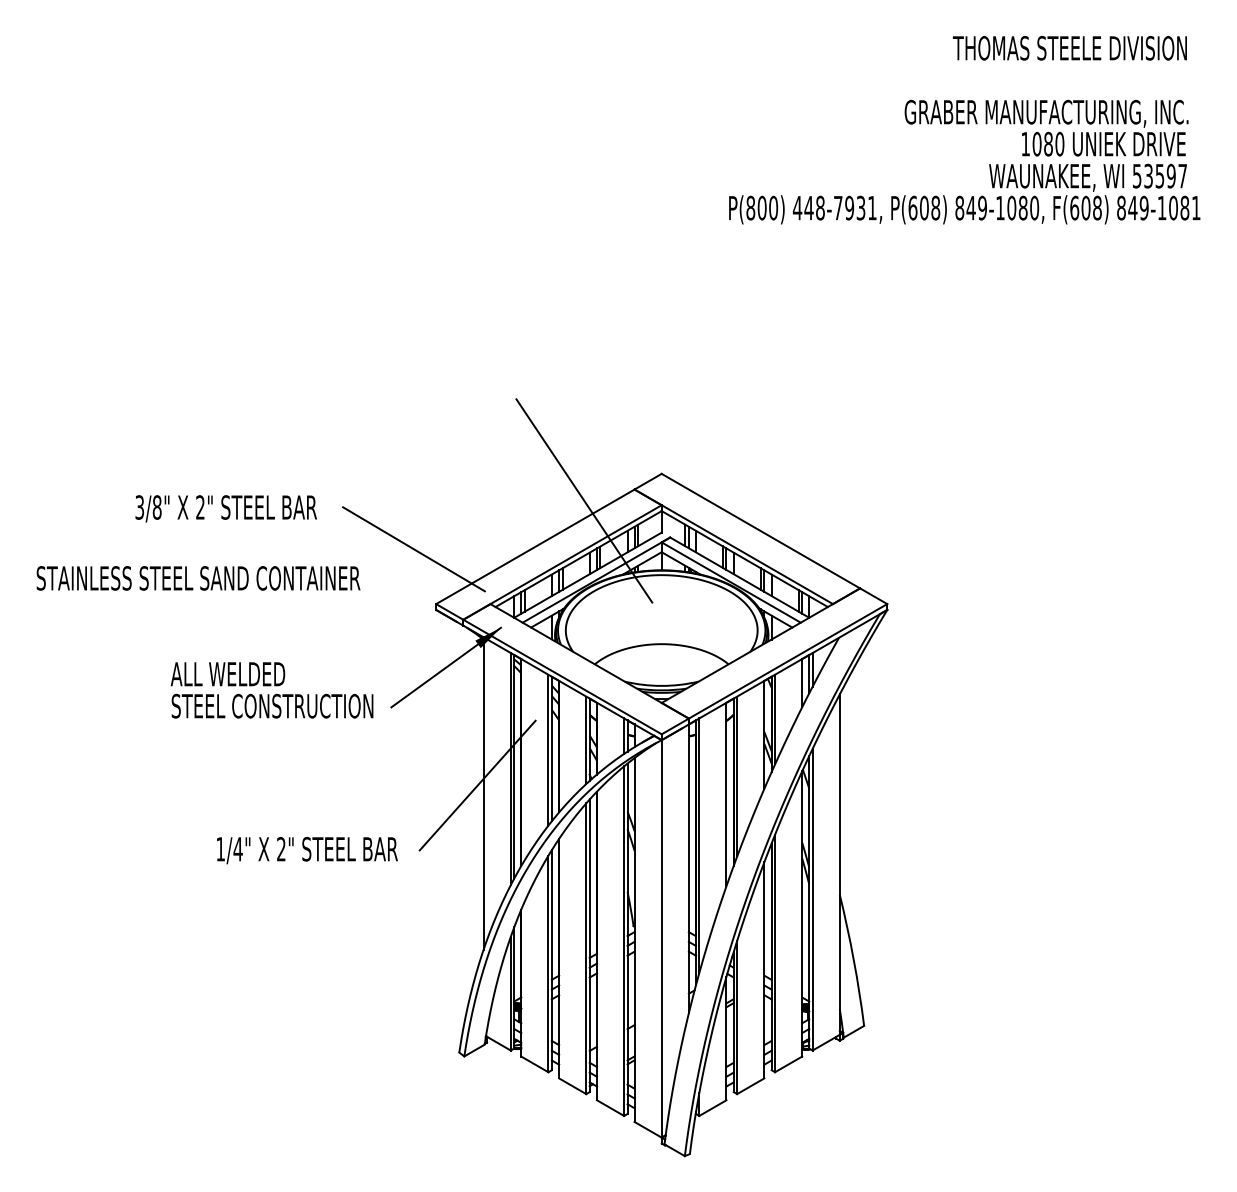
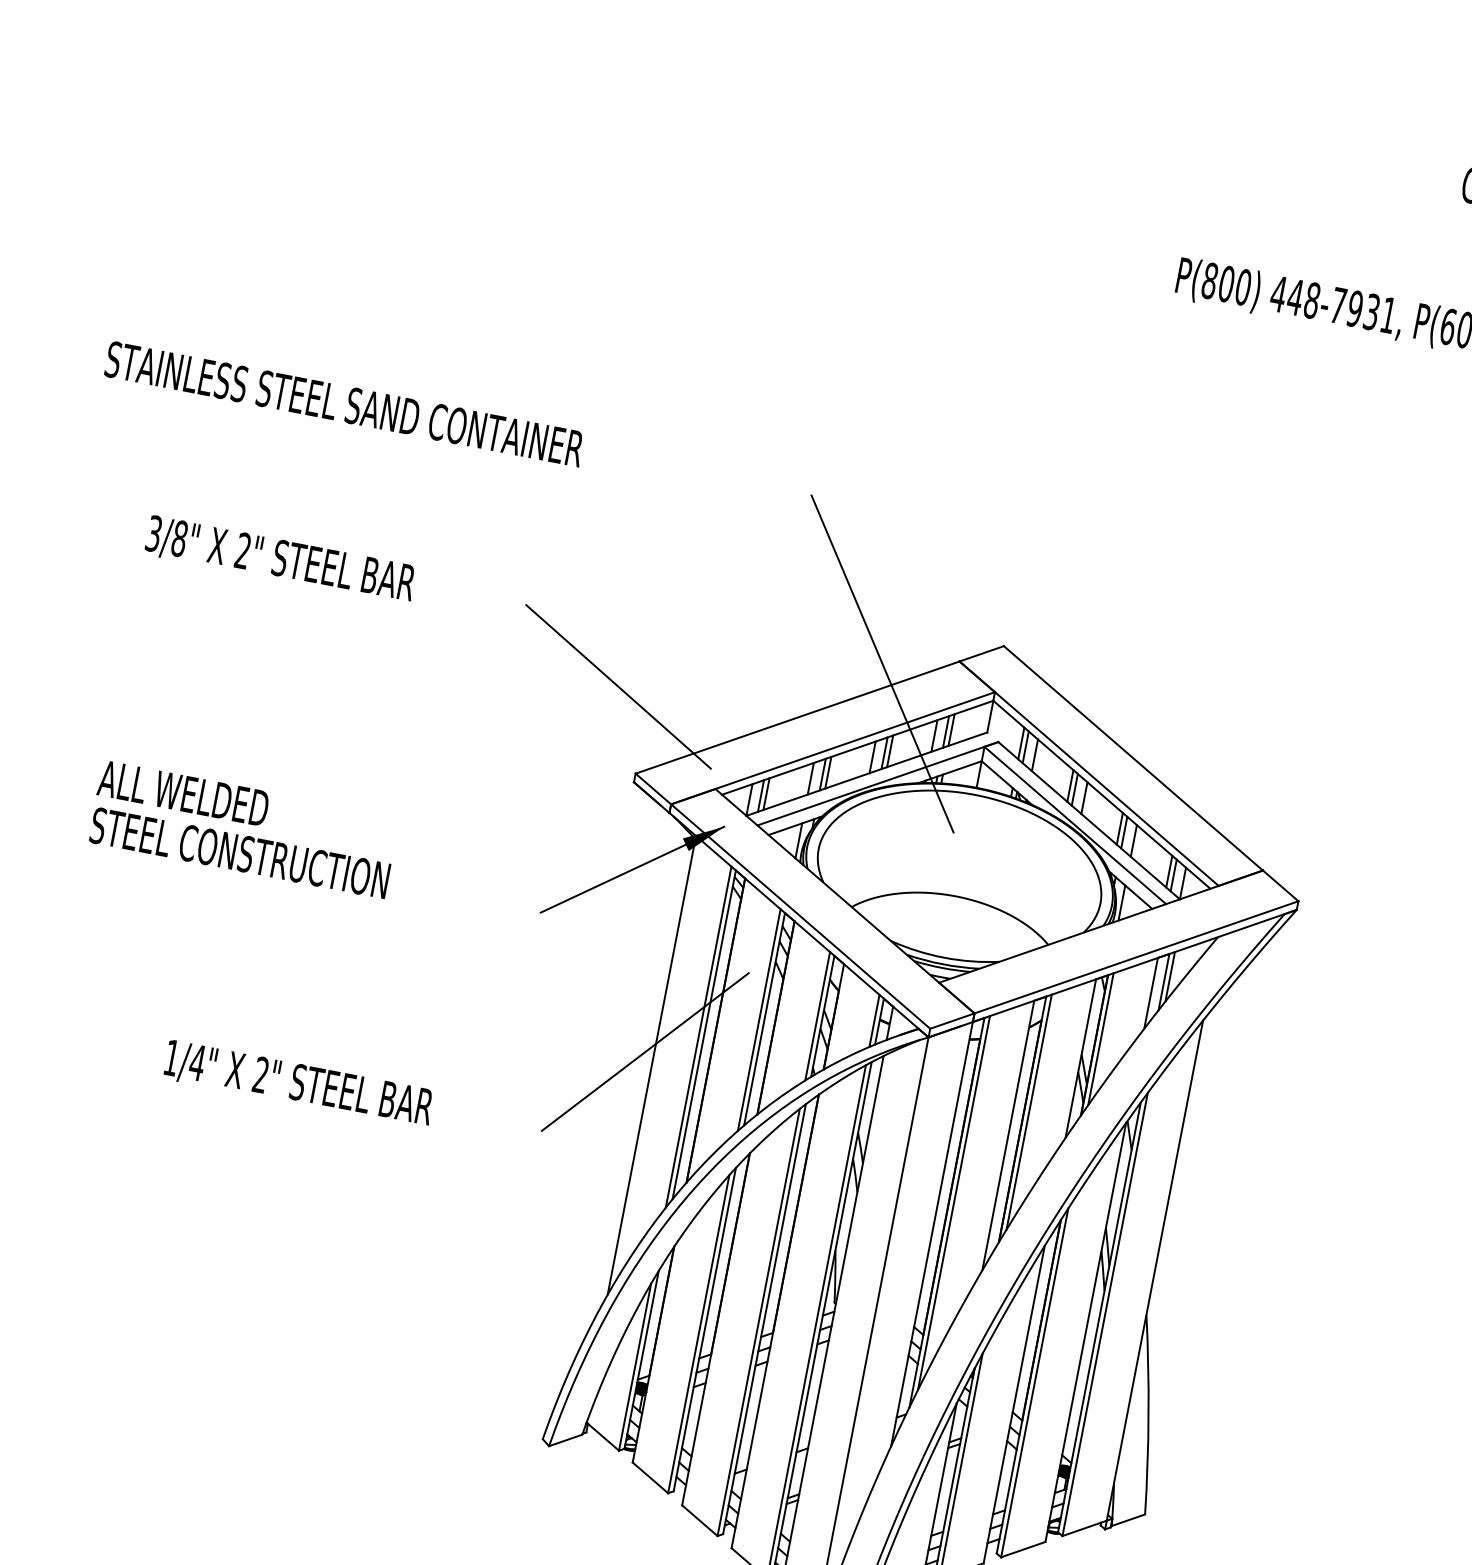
text: (225, 508) -> (279, 559), moved
text: (198, 578) -> (344, 404), moved
text: (271, 690) -> (242, 829), moved
text: (307, 850) -> (299, 1084), moved

